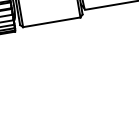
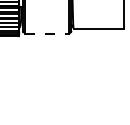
line: (52, 21) -> (47, 33), solid -> dashed

